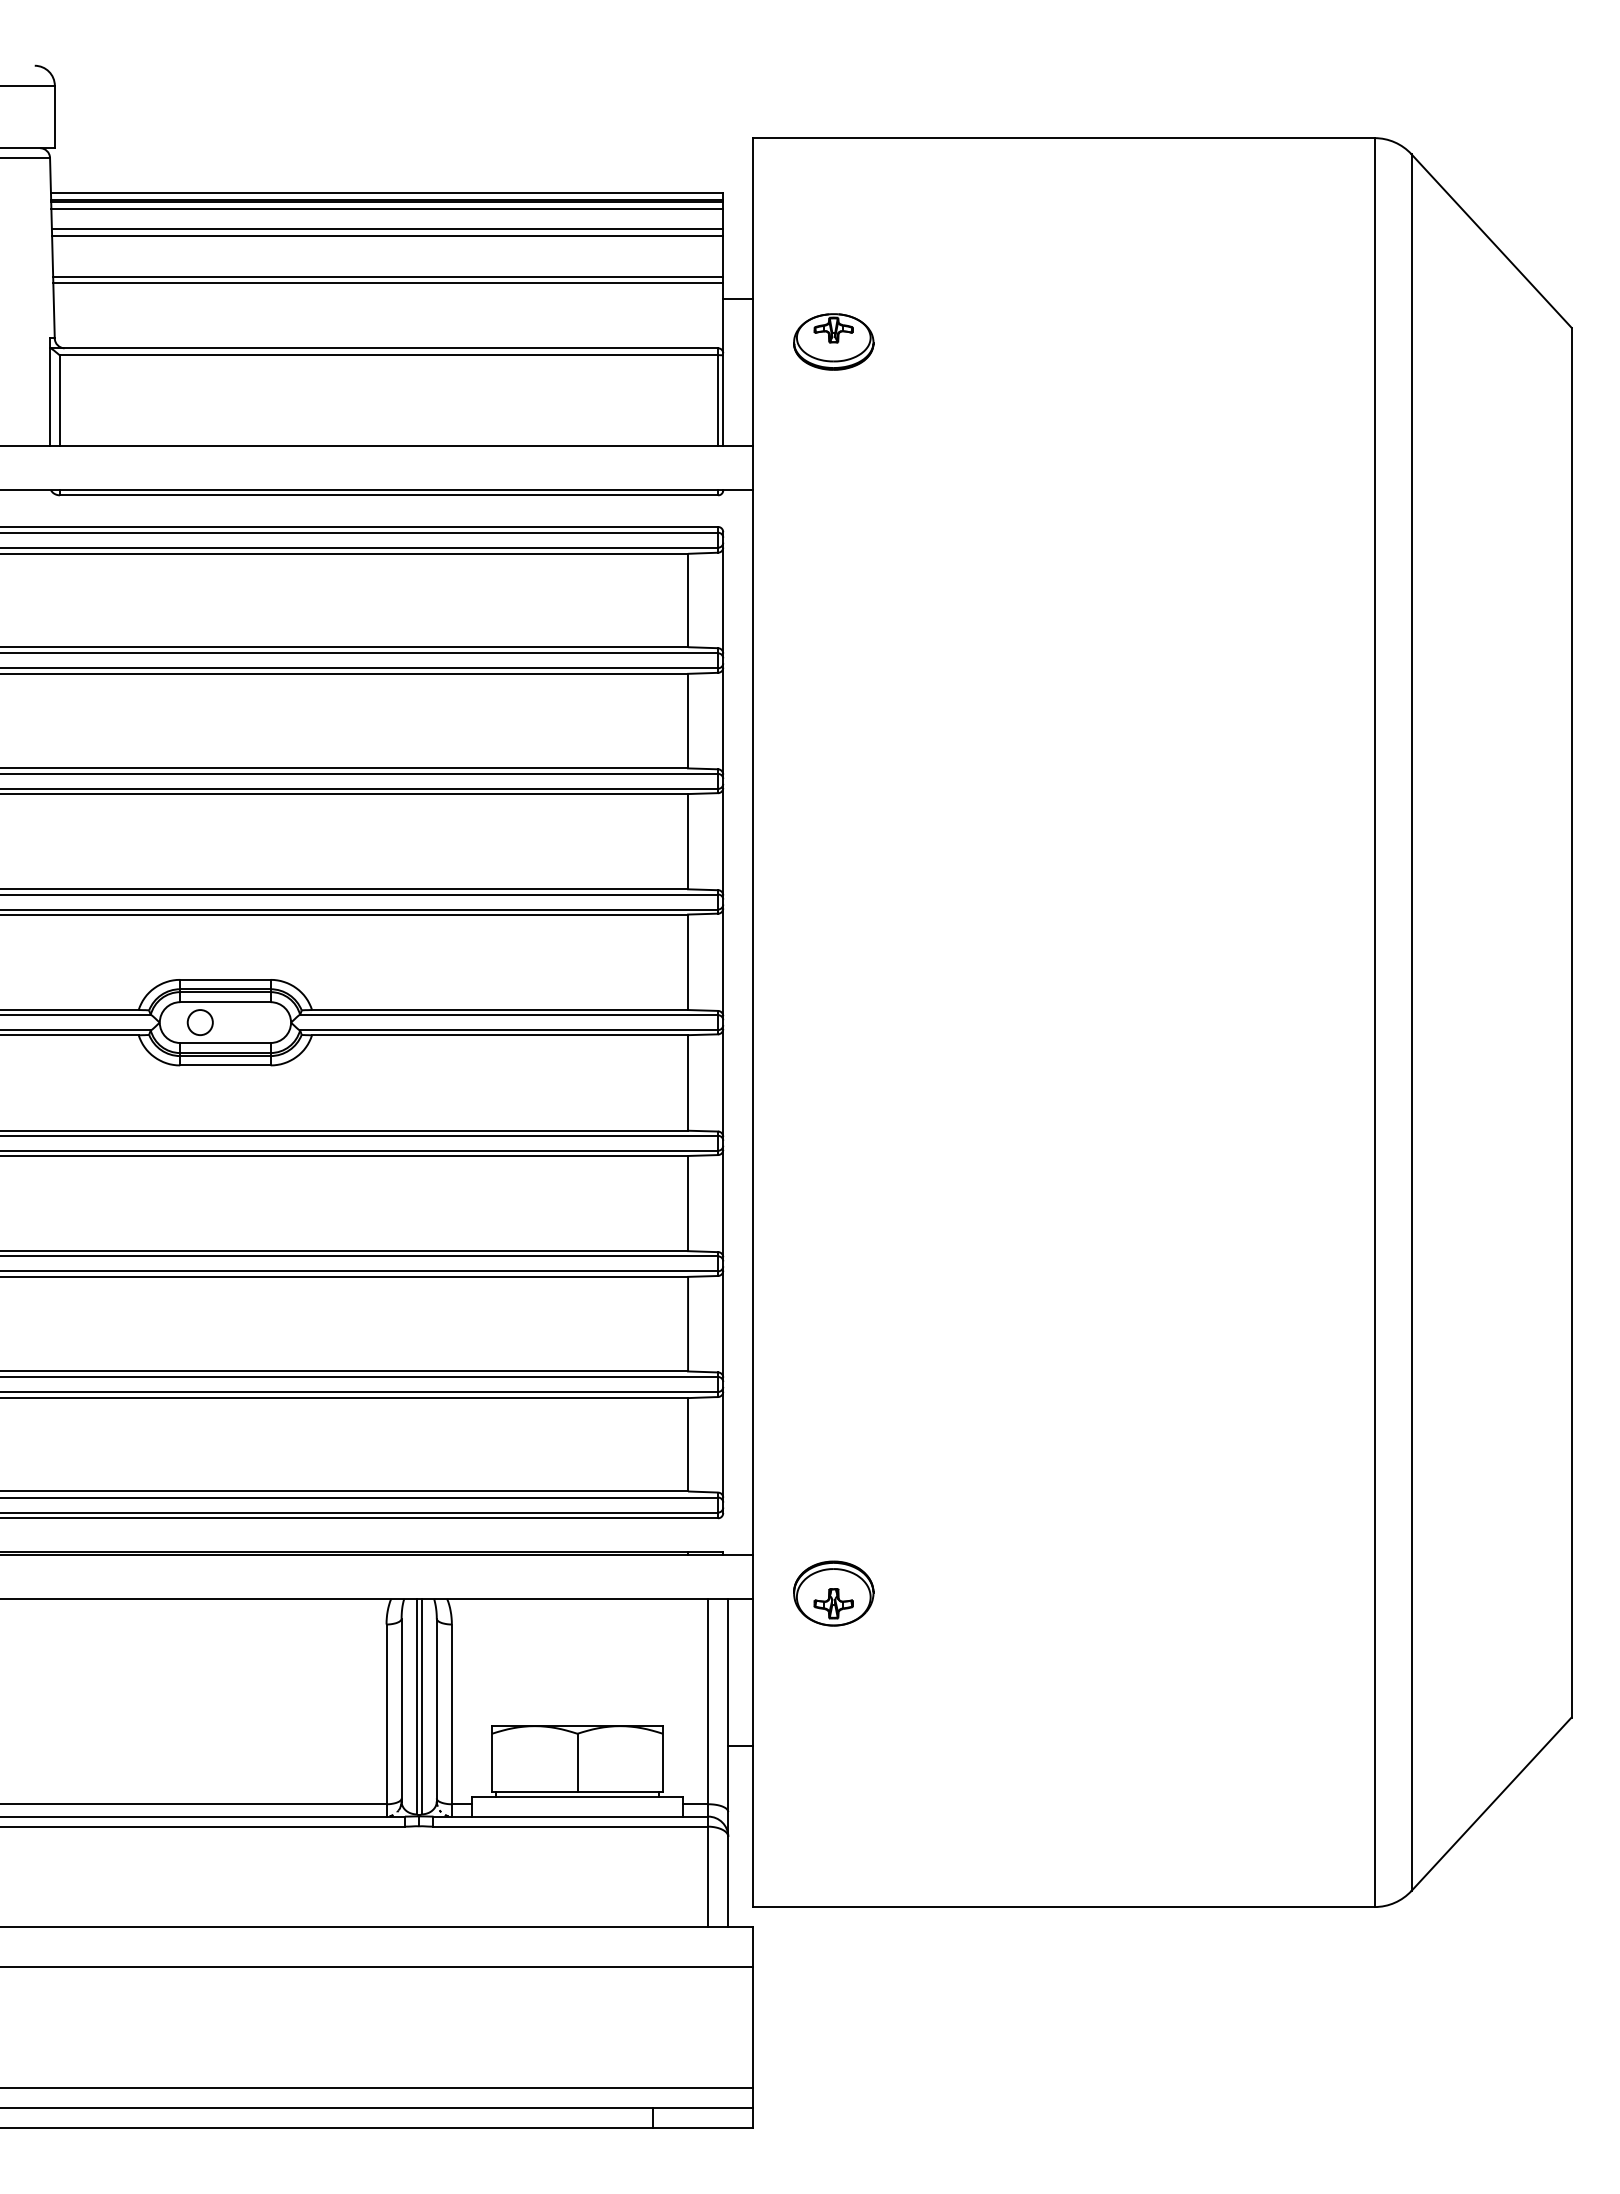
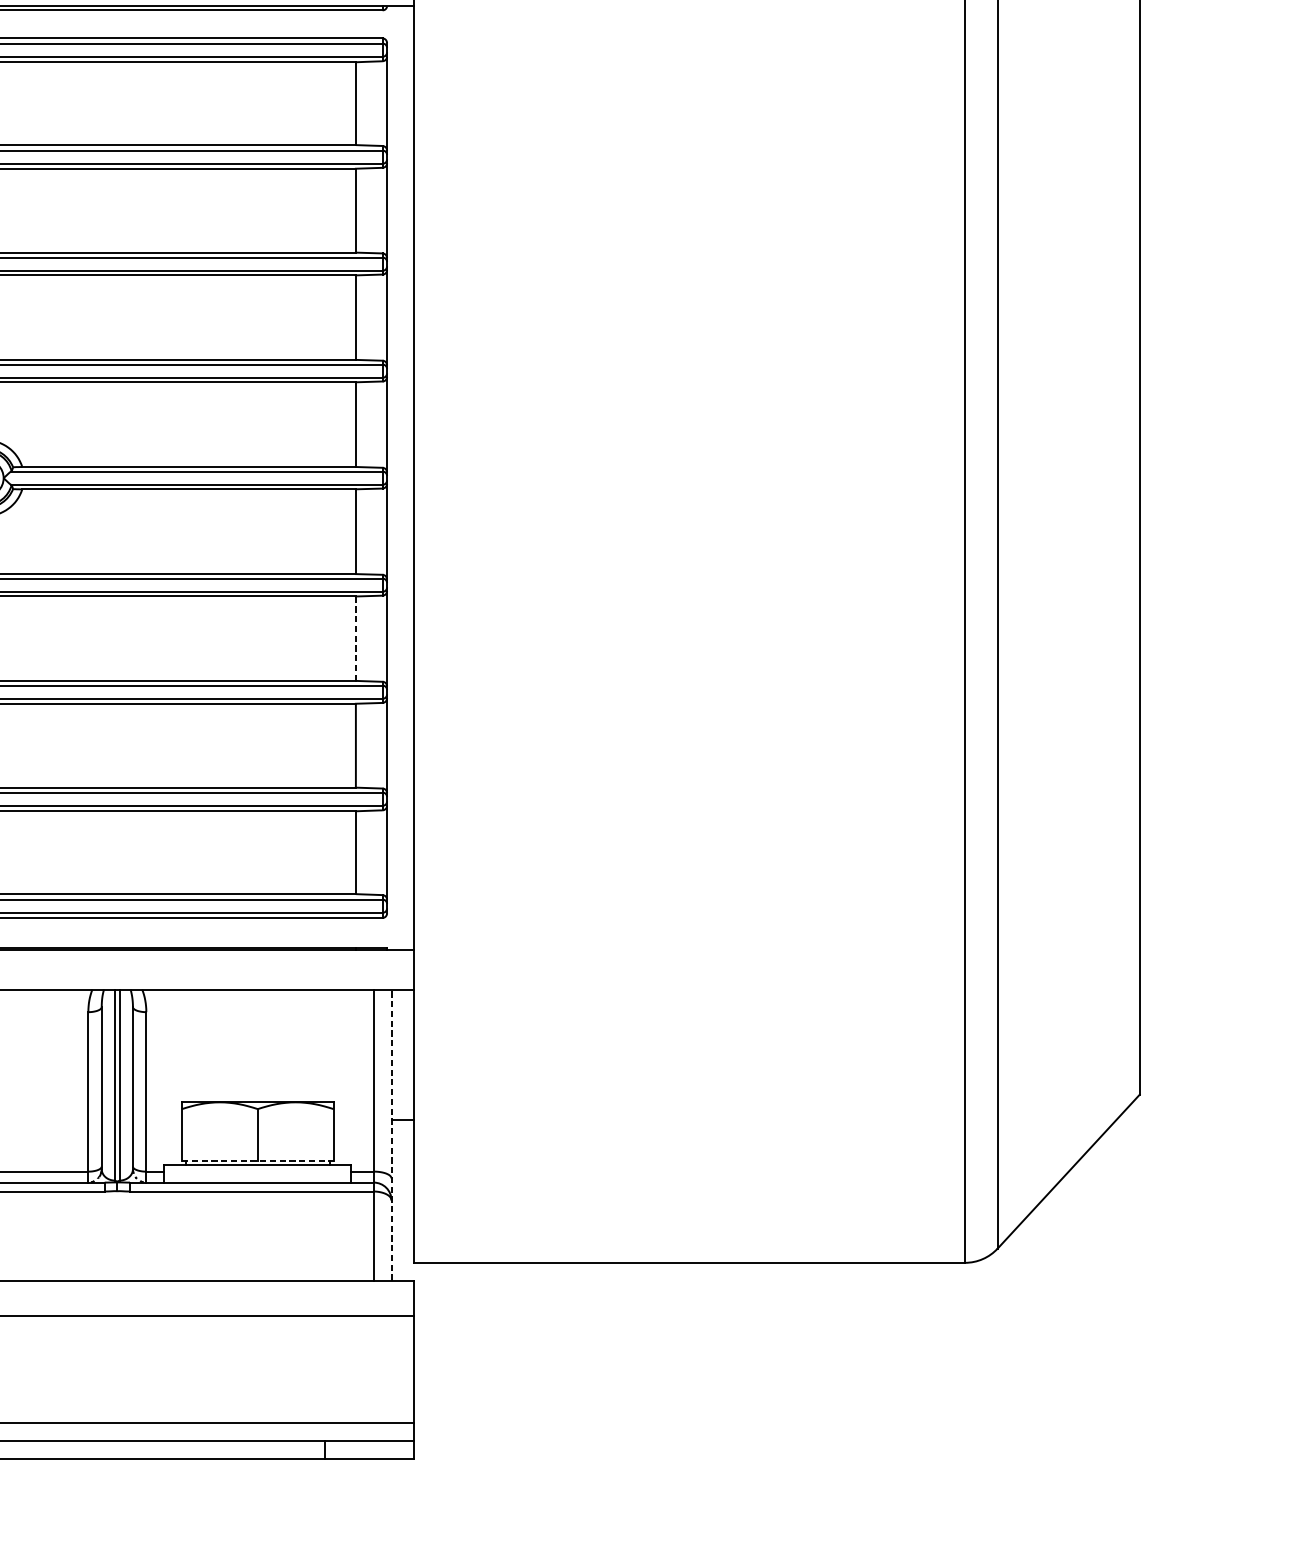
line: (688, 1203) -> (356, 638), solid -> dashed
part: (833, 1593) -> (484, 984), removed
line: (728, 1762) -> (391, 1134), solid -> dashed
line: (578, 1792) -> (258, 1161), solid -> dashed

